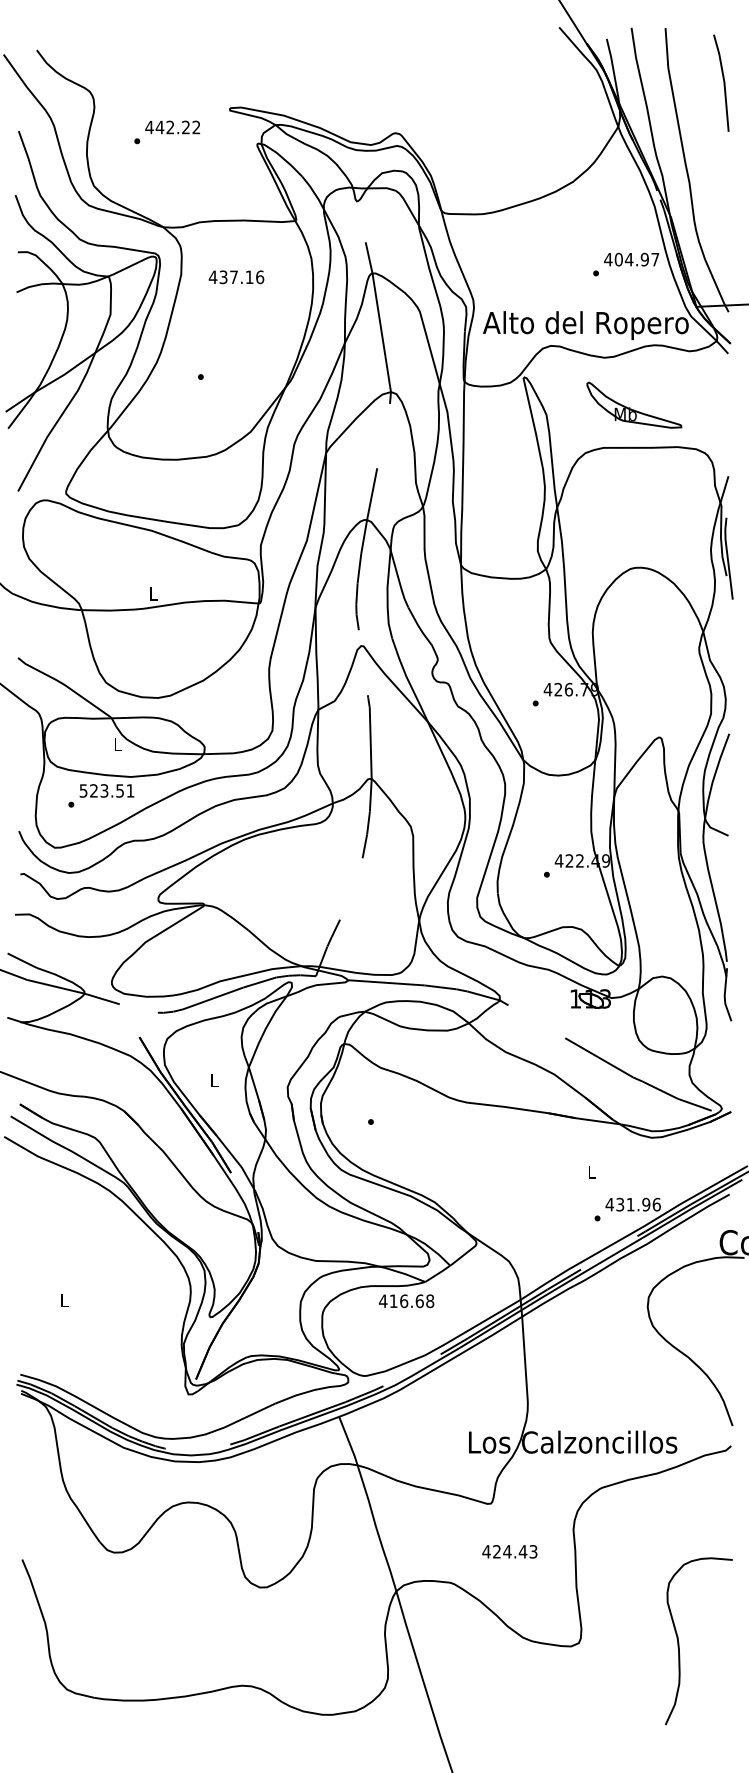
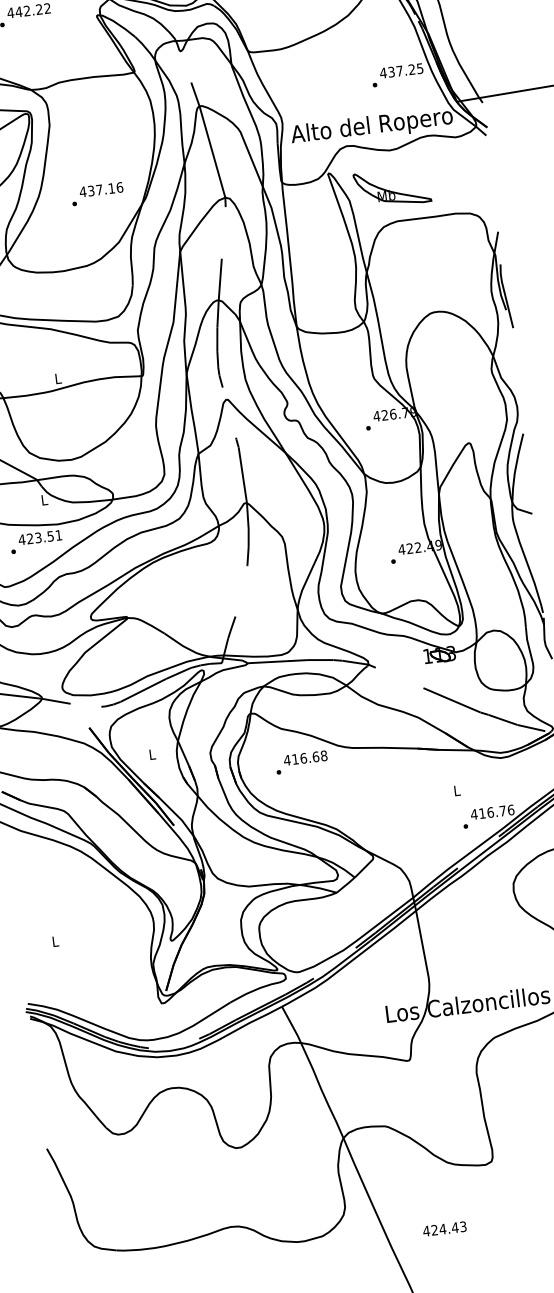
text: (636, 259) -> (405, 70), 404.97 -> 437.25
text: (236, 277) -> (101, 189), moved
part: (634, 404) -> (392, 187), moved
text: (83, 790) -> (21, 539), 523.51 -> 423.51
text: (633, 1204) -> (492, 812), 431.96 -> 416.76
text: (406, 1301) -> (305, 758), moved
text: (509, 1551) -> (444, 1228), moved

